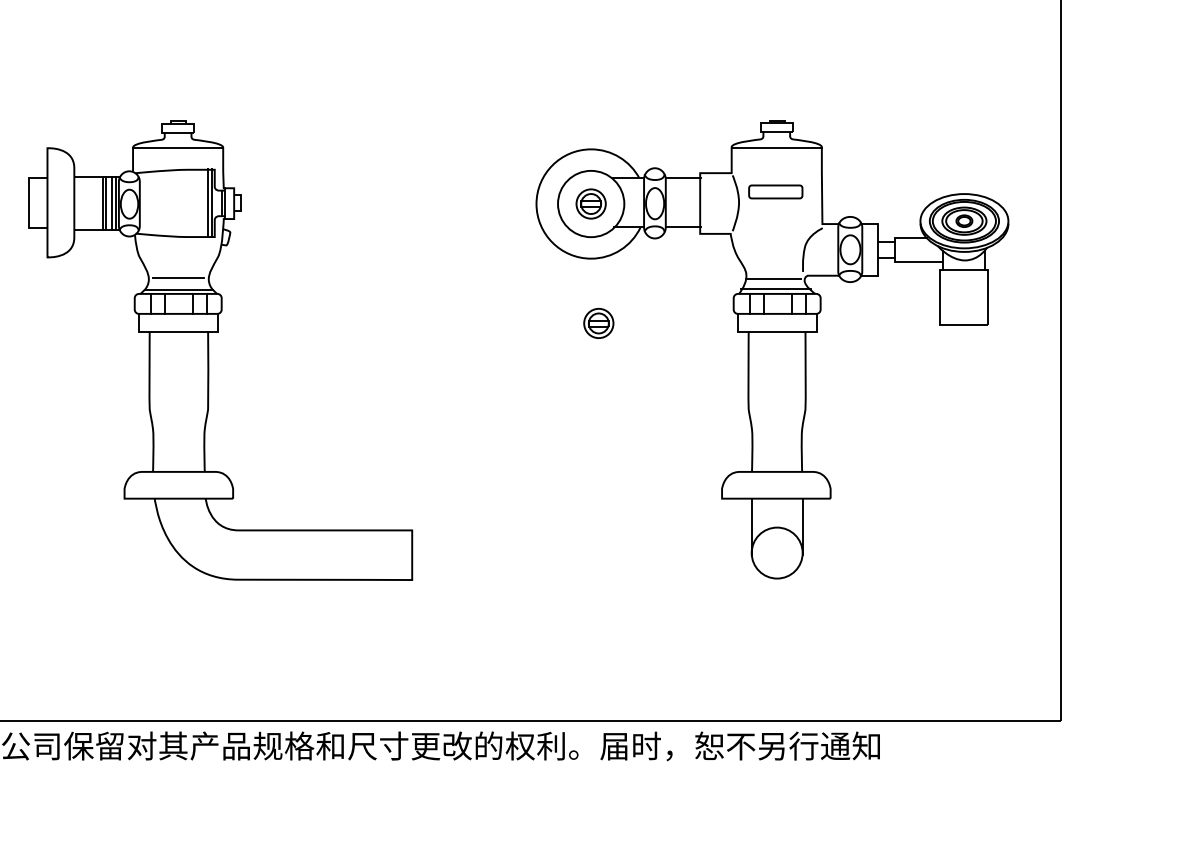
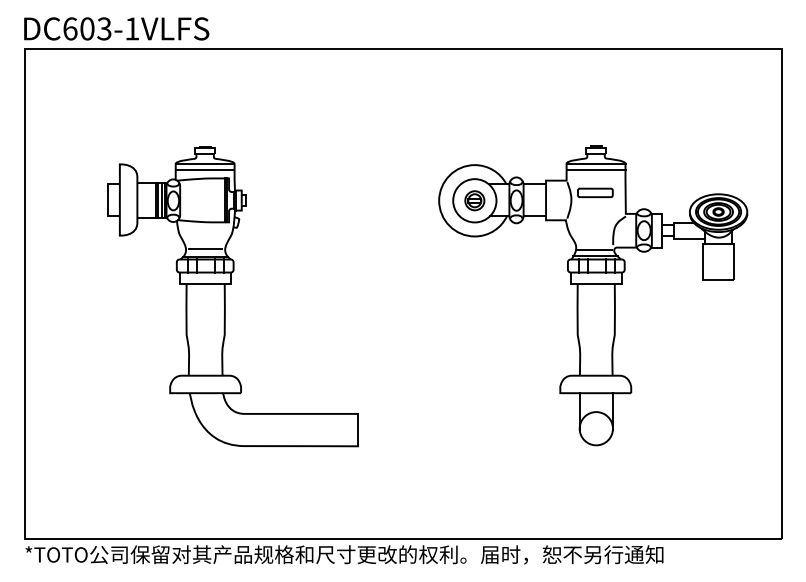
line: (177, 157) -> (204, 170), added
line: (775, 157) -> (595, 170), added
part: (598, 323) -> (479, 278), removed

